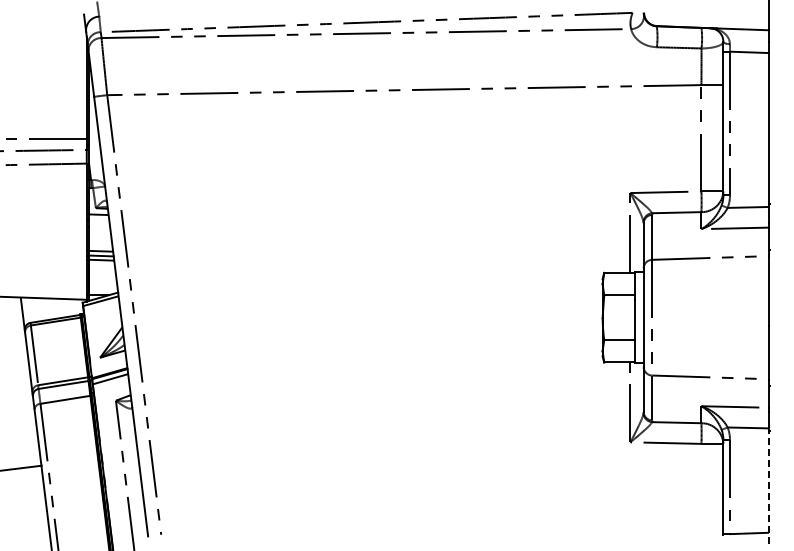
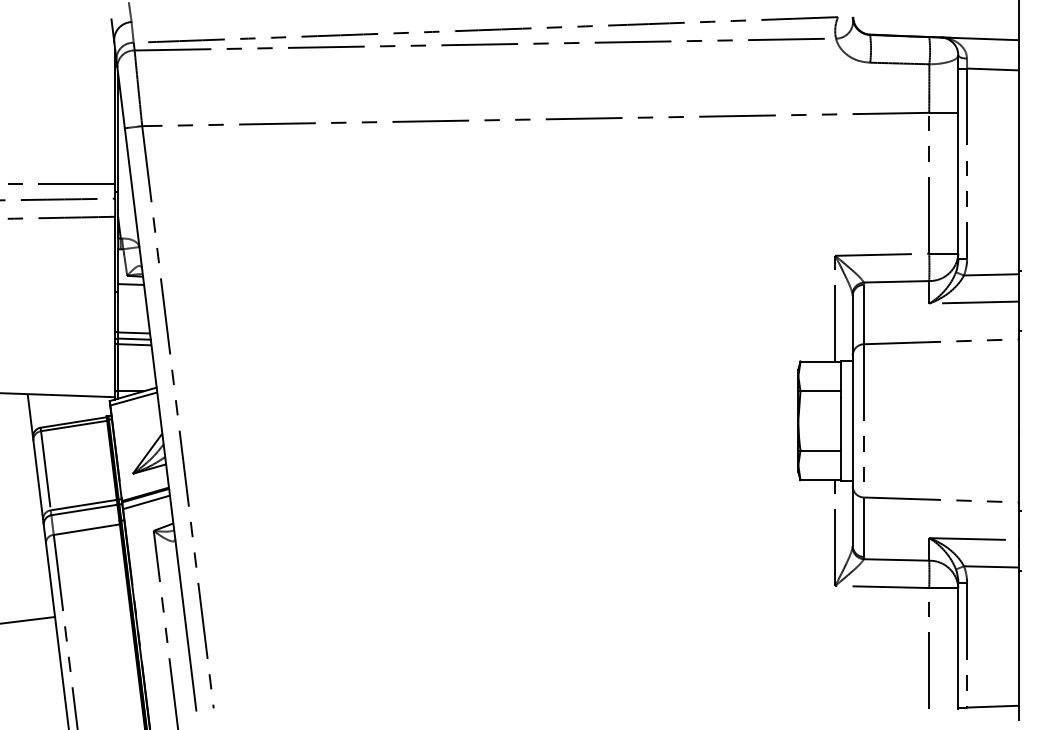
line: (769, 486) -> (1019, 644), dashed -> solid
line: (700, 494) -> (927, 655), added

